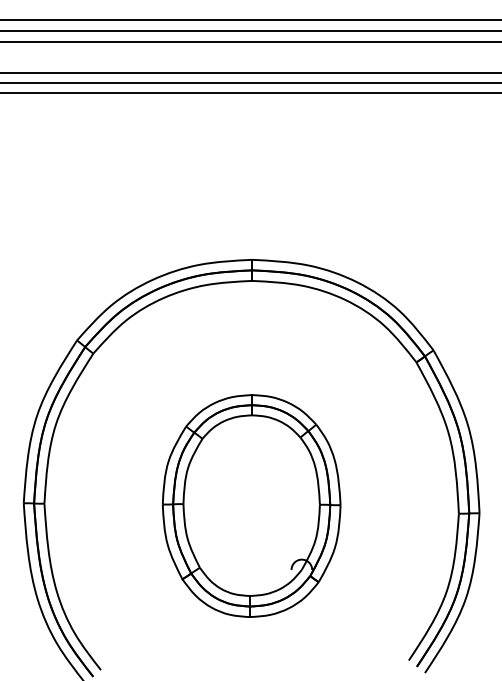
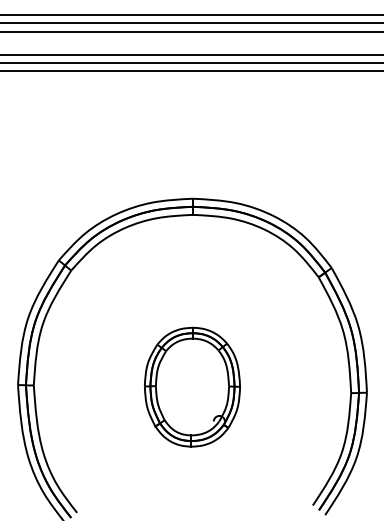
part: (251, 505) -> (192, 386), size x0.7

